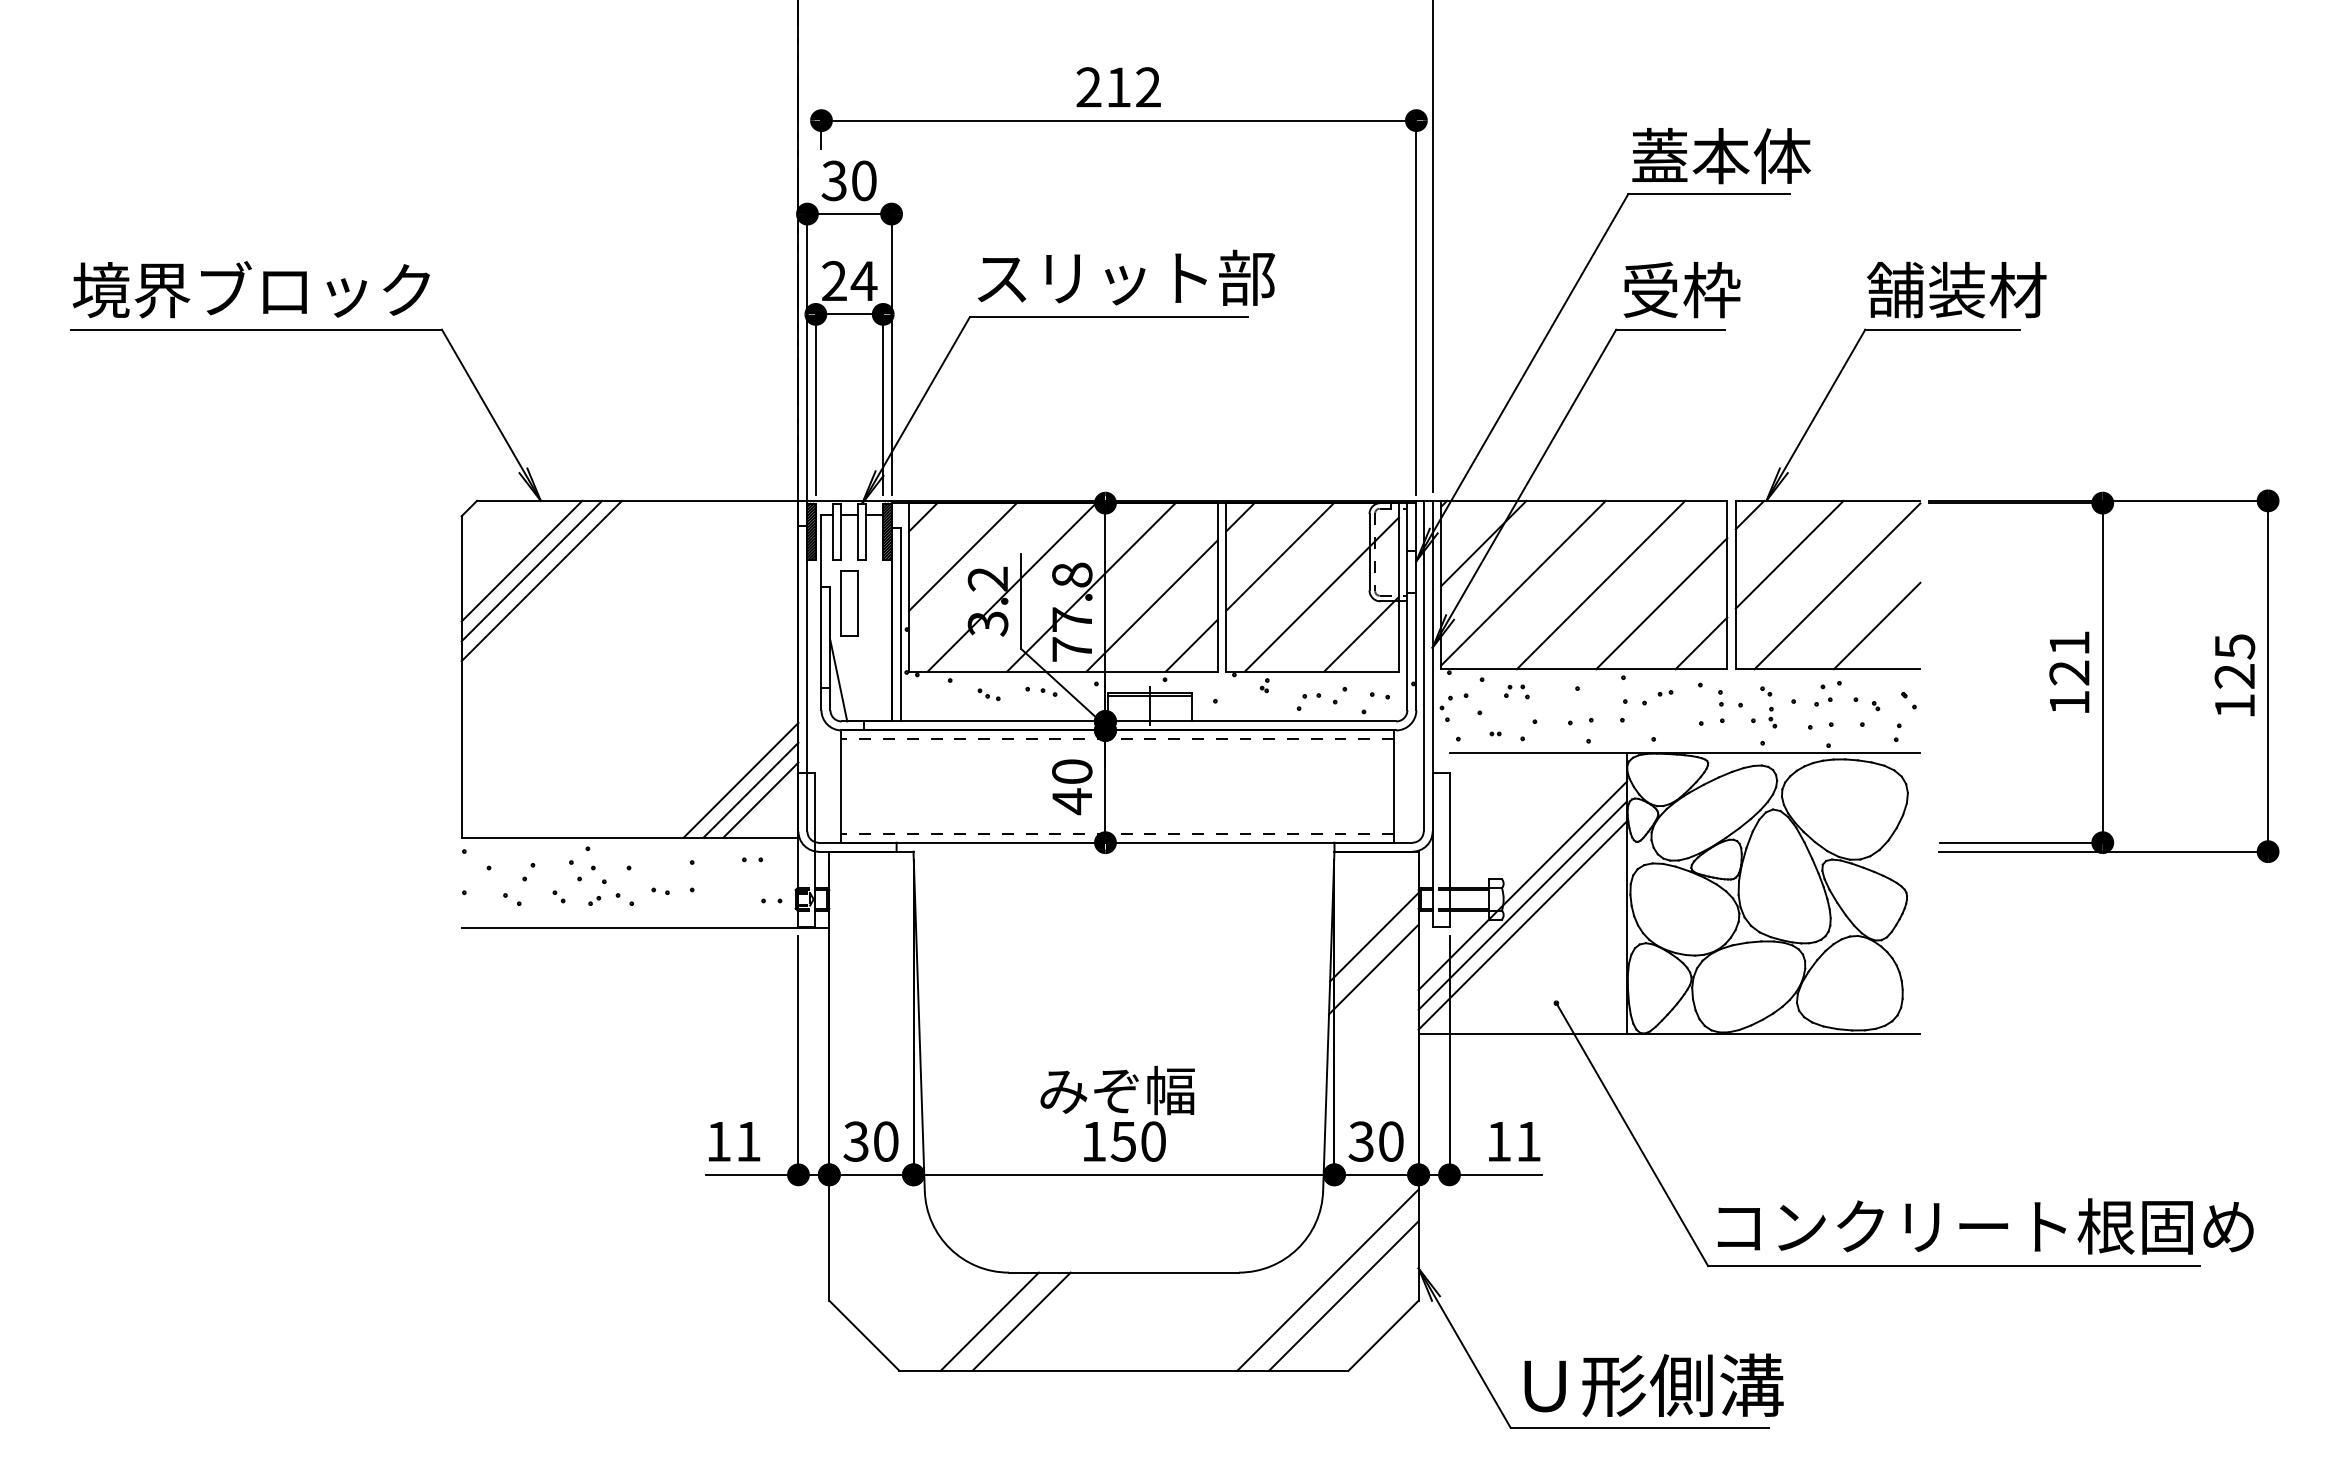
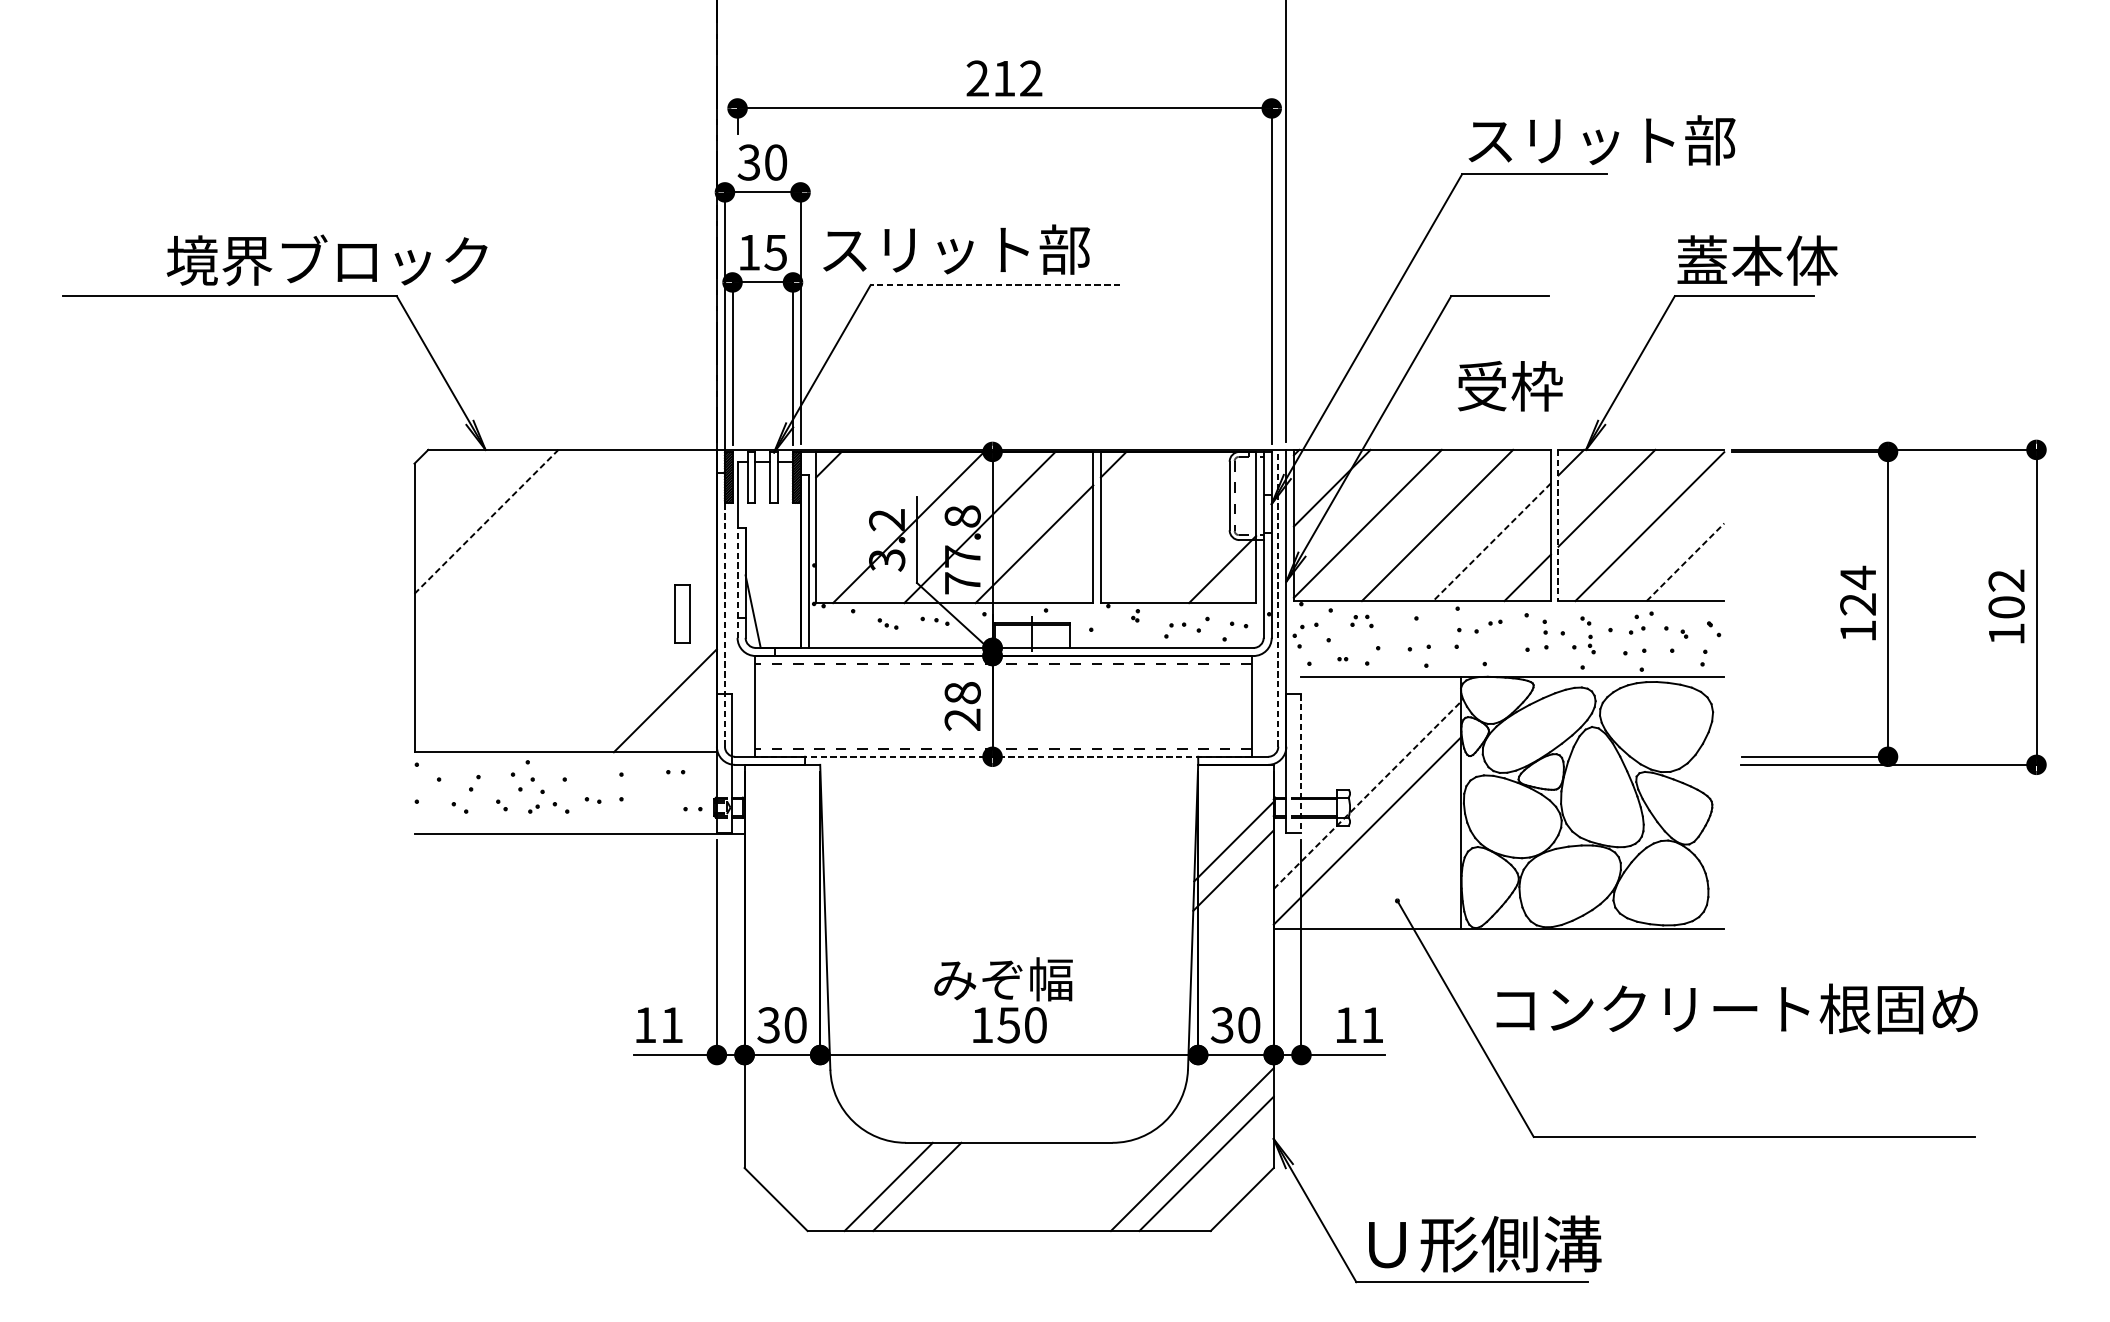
text: (1782, 155) -> (1600, 139), 蓋本体 -> スリット部
text: (1126, 277) -> (956, 249), moved
text: (849, 281) -> (762, 252), 24 -> 15
text: (250, 289) -> (326, 260), moved
text: (1681, 289) -> (1509, 385), moved
text: (1957, 289) -> (1757, 260), 舗装材 -> 蓋本体
line: (1108, 317) -> (995, 285), solid -> dashed
line: (962, 556) -> (864, 499), removed
line: (1279, 556) -> (1148, 499), removed
line: (521, 560) -> (468, 503), removed
line: (531, 570) -> (477, 512), removed
line: (542, 580) -> (487, 521), solid -> dashed
line: (1735, 585) -> (1558, 525), solid -> dashed
line: (1321, 594) -> (1186, 533), removed
part: (849, 603) -> (682, 613), moved
line: (1661, 603) -> (1491, 542), solid -> dashed
line: (1877, 625) -> (1685, 561), solid -> dashed
text: (2069, 643) -> (1858, 577), 121 -> 124
line: (1191, 645) -> (1069, 579), removed
line: (821, 648) -> (737, 582), solid -> dashed
text: (2234, 661) -> (2006, 594), 125 -> 102
line: (1423, 665) -> (1278, 597), solid -> dashed
line: (807, 678) -> (725, 609), solid -> dashed
text: (1072, 787) -> (962, 707), 40 -> 28
line: (750, 789) -> (673, 709), removed
line: (760, 799) -> (682, 718), removed
line: (1117, 842) -> (1003, 756), solid -> dashed
line: (1449, 850) -> (1301, 763), solid -> dashed
line: (1523, 885) -> (1367, 795), solid -> dashed
line: (1522, 905) -> (1367, 813), removed
text: (1985, 1226) -> (1736, 1008), moved

